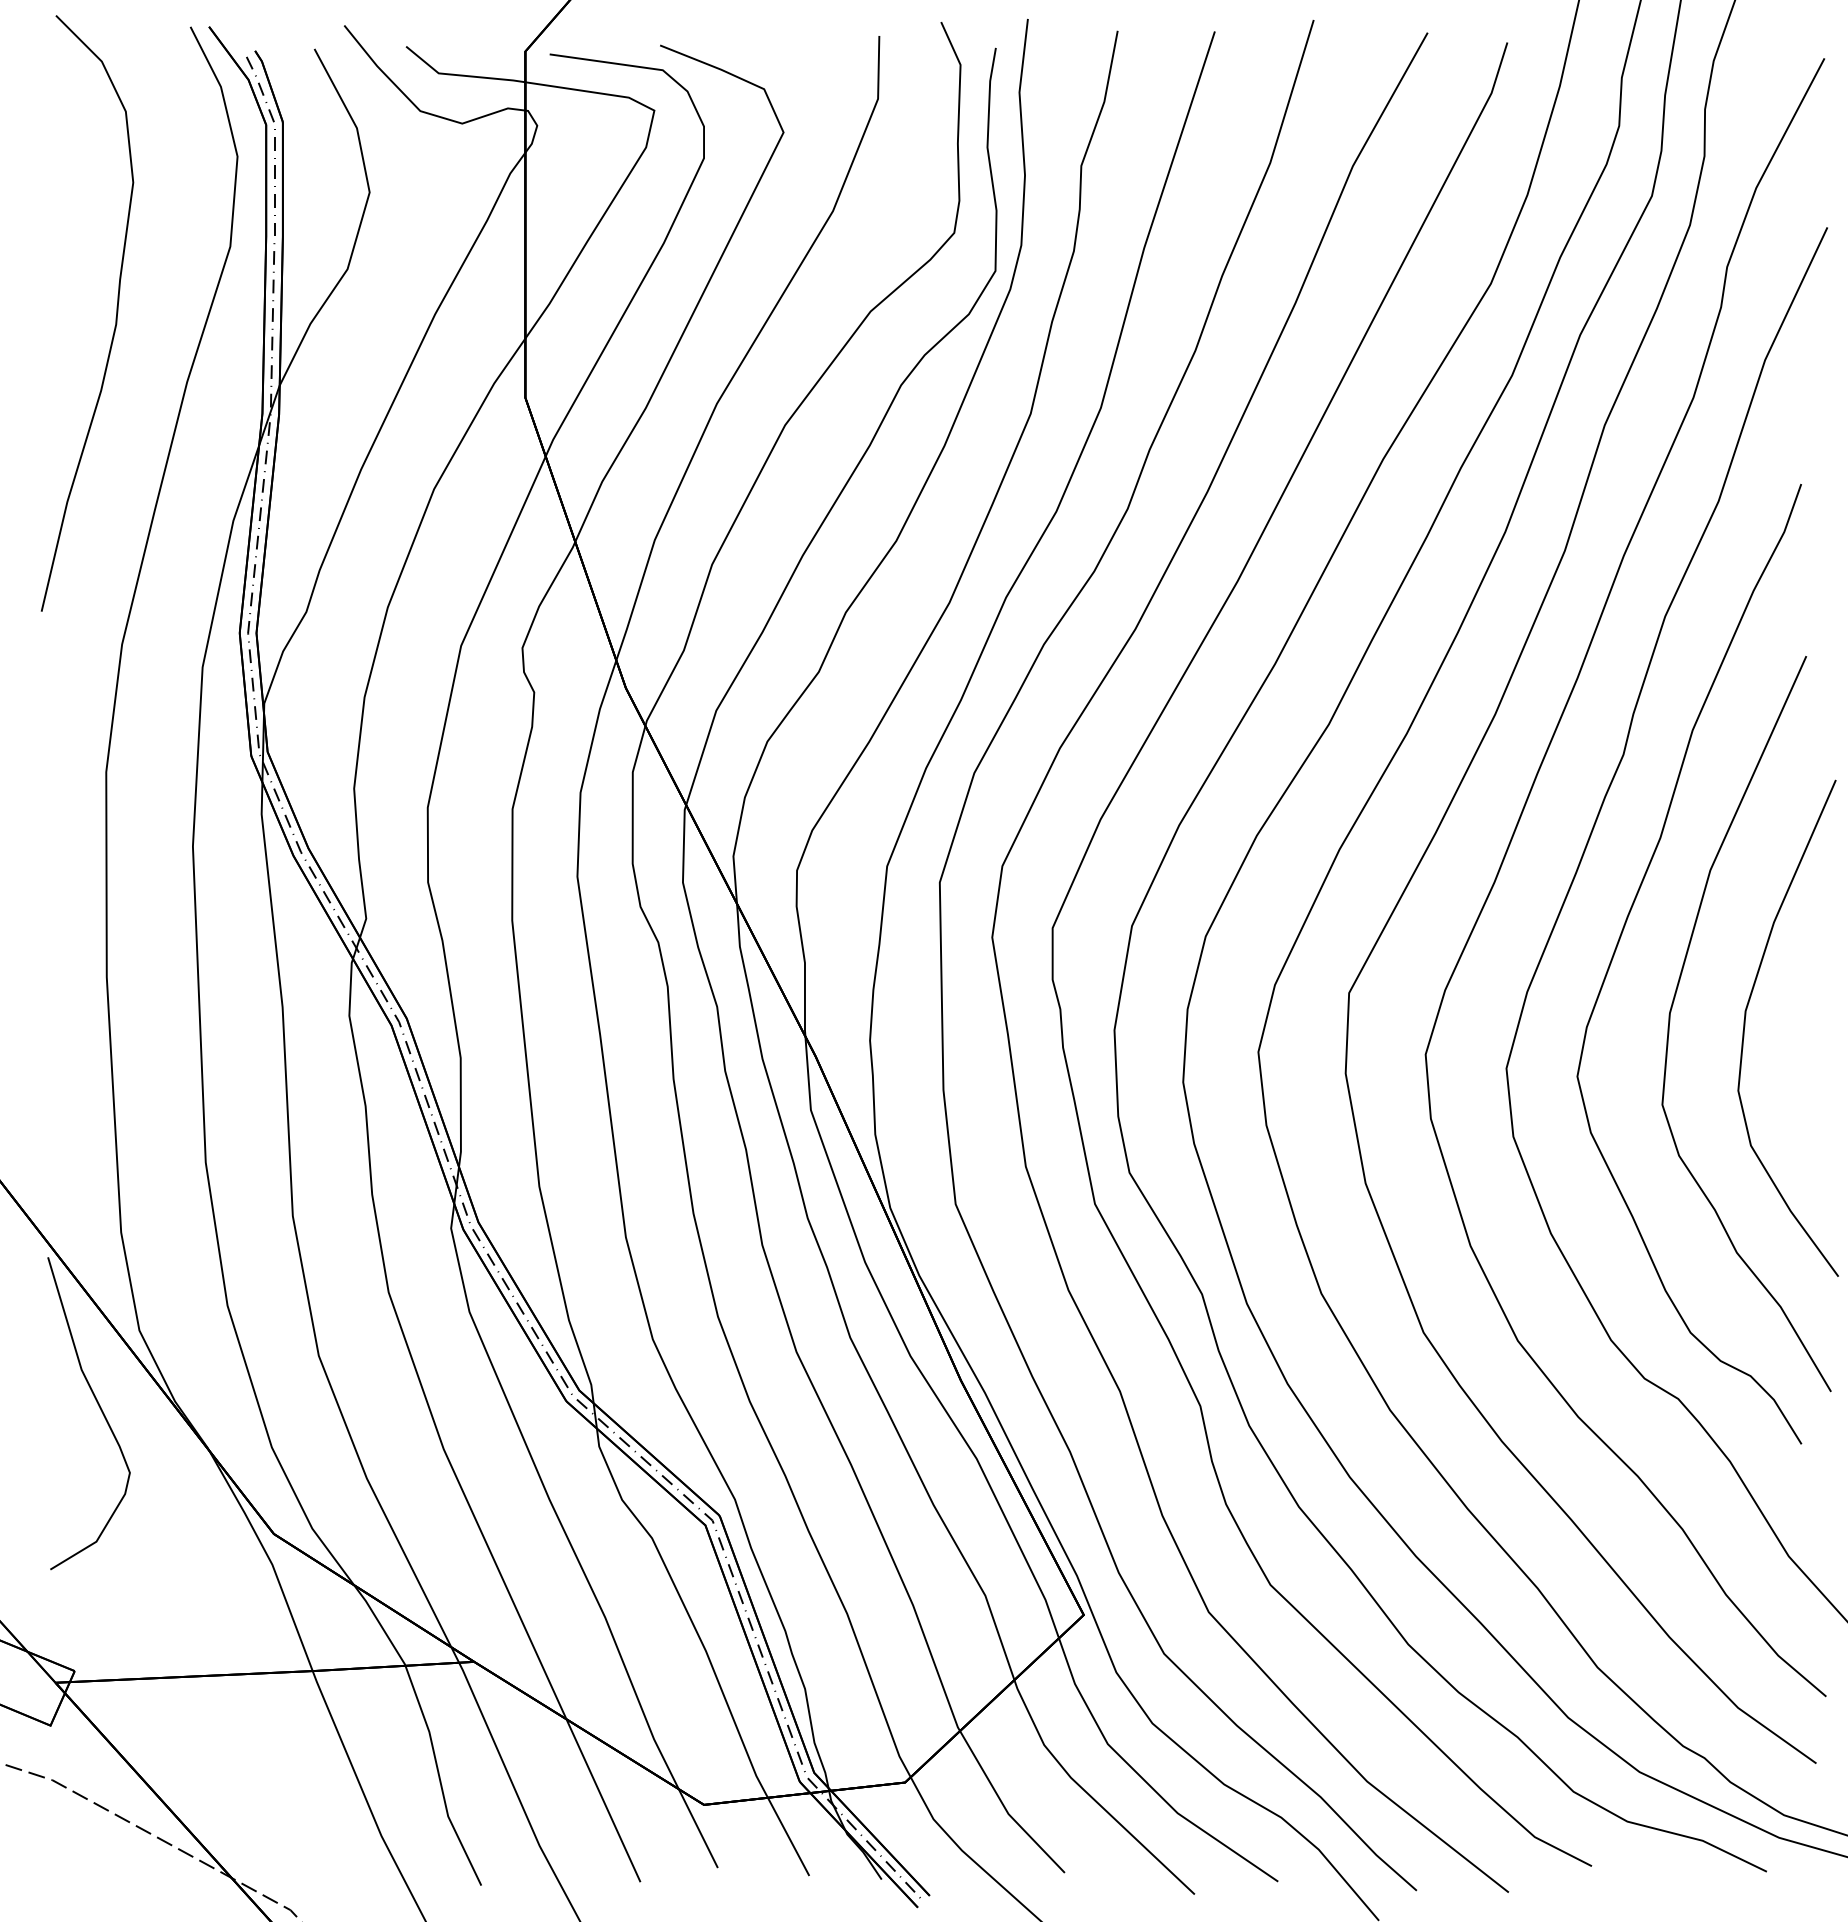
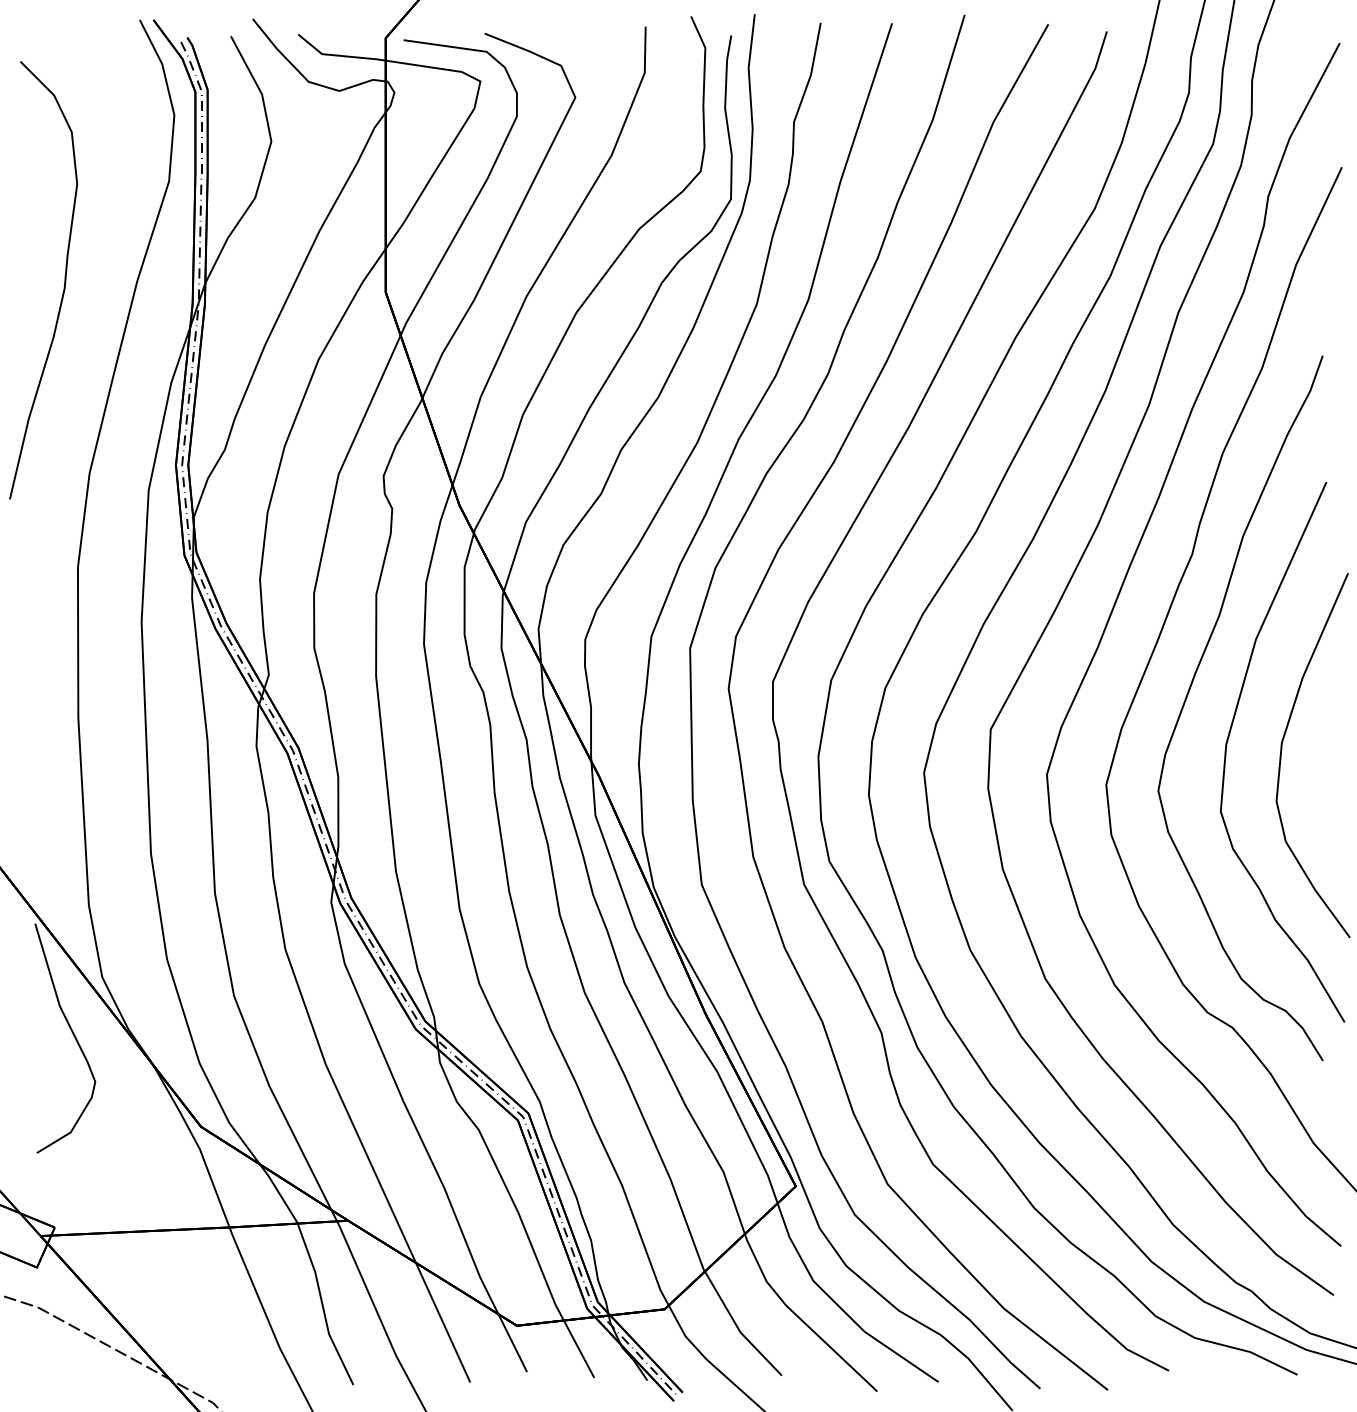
curve: (115, 317) -> (64, 283), moved

